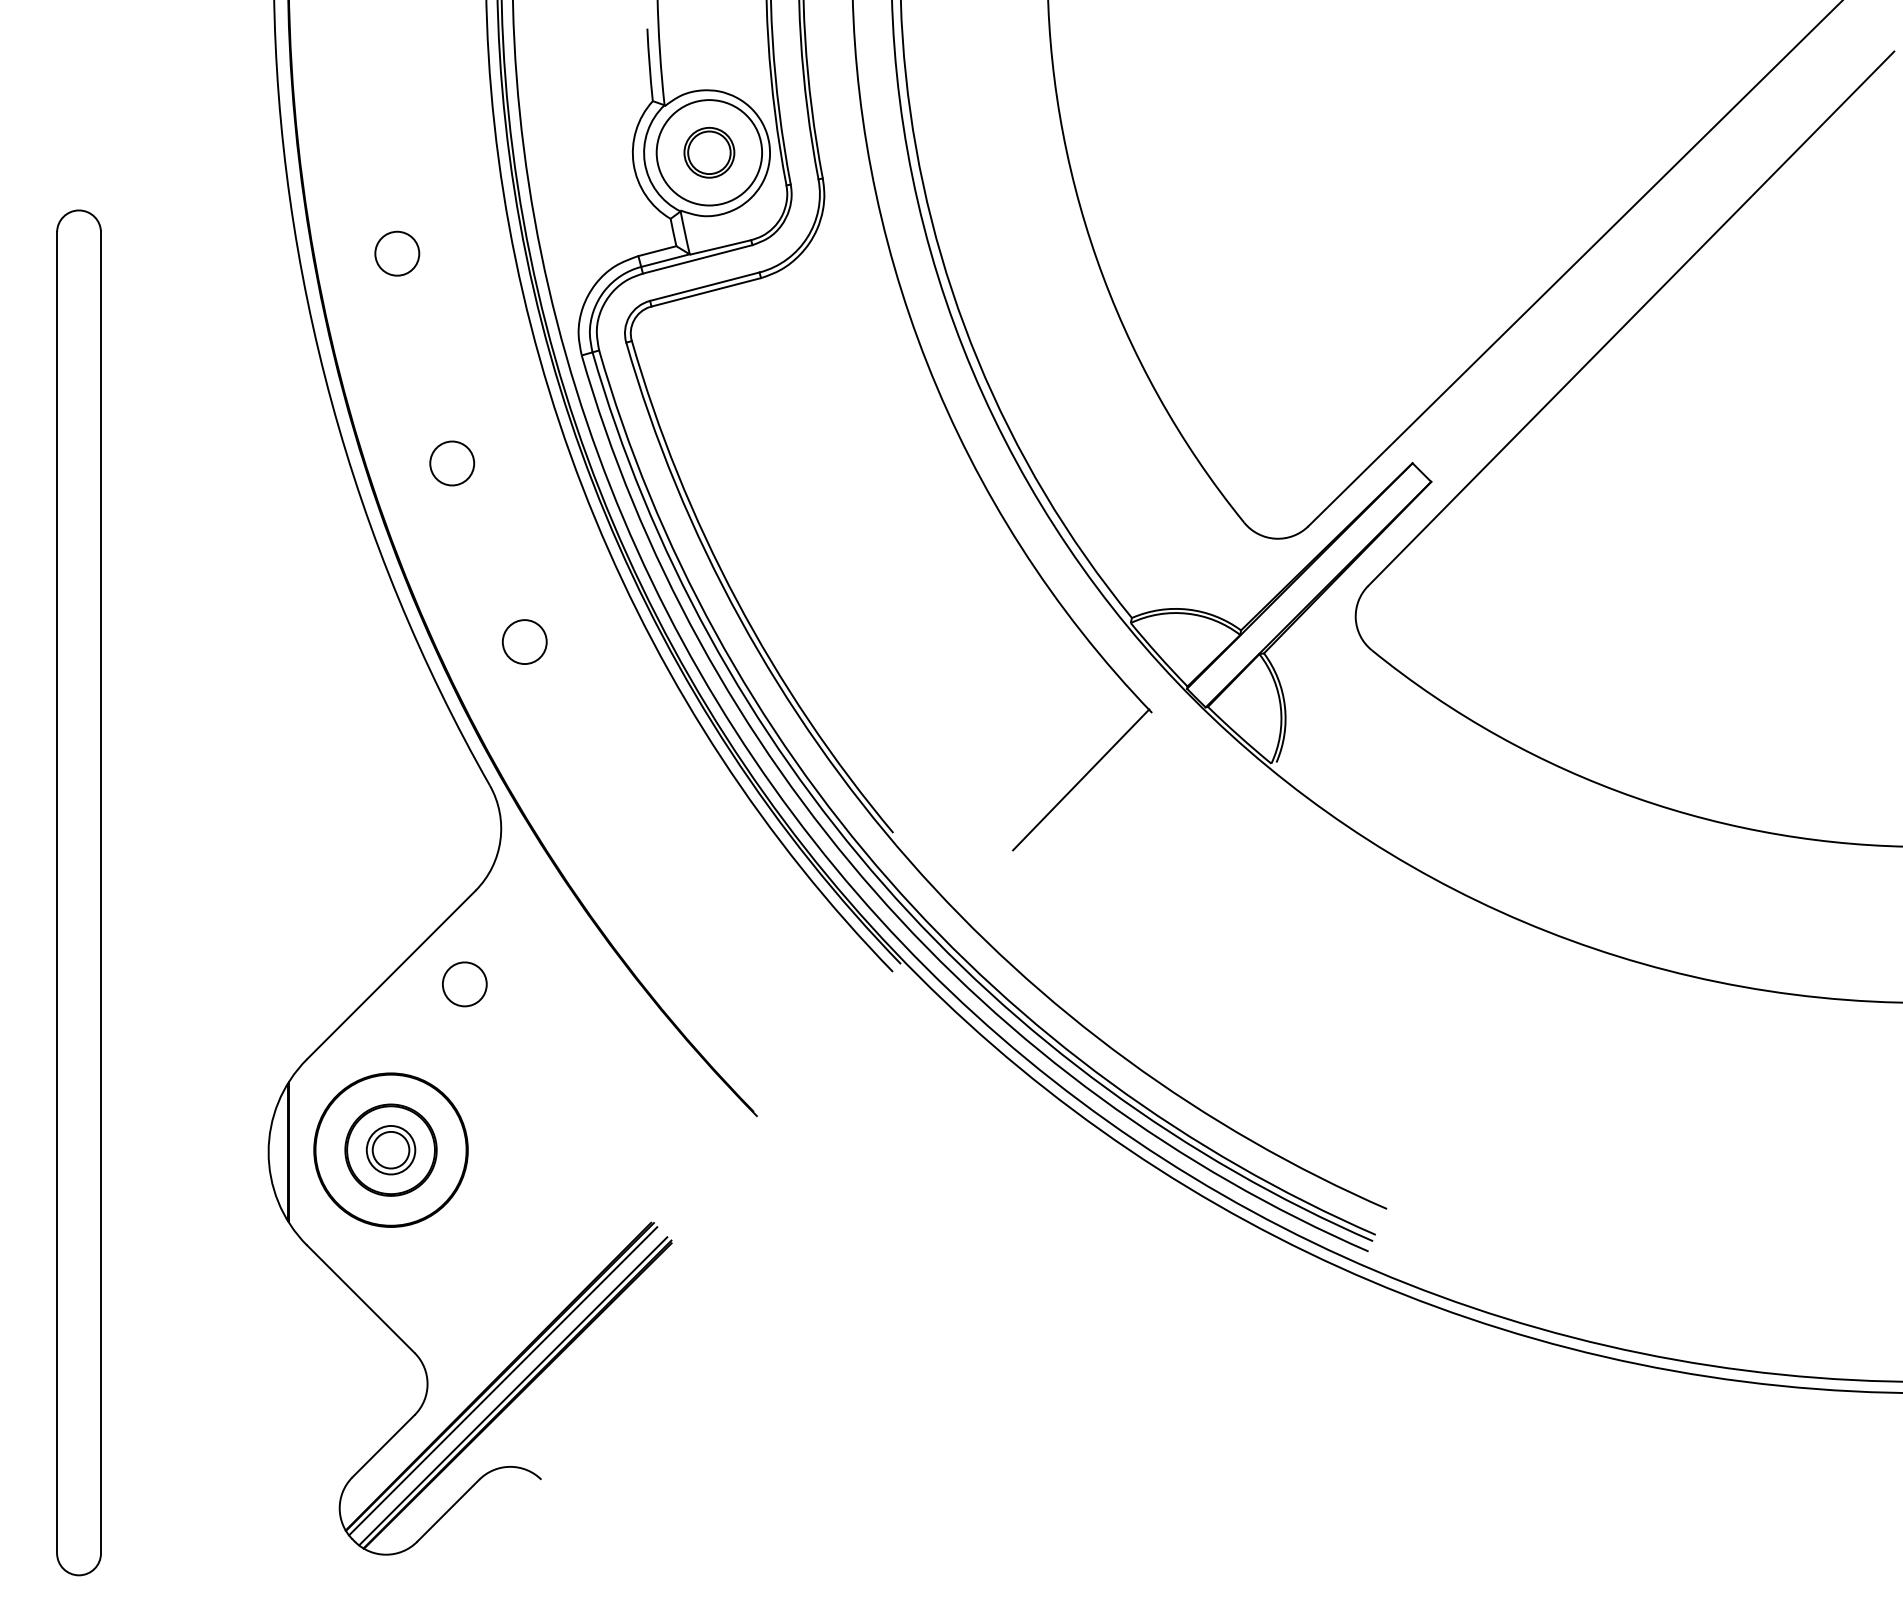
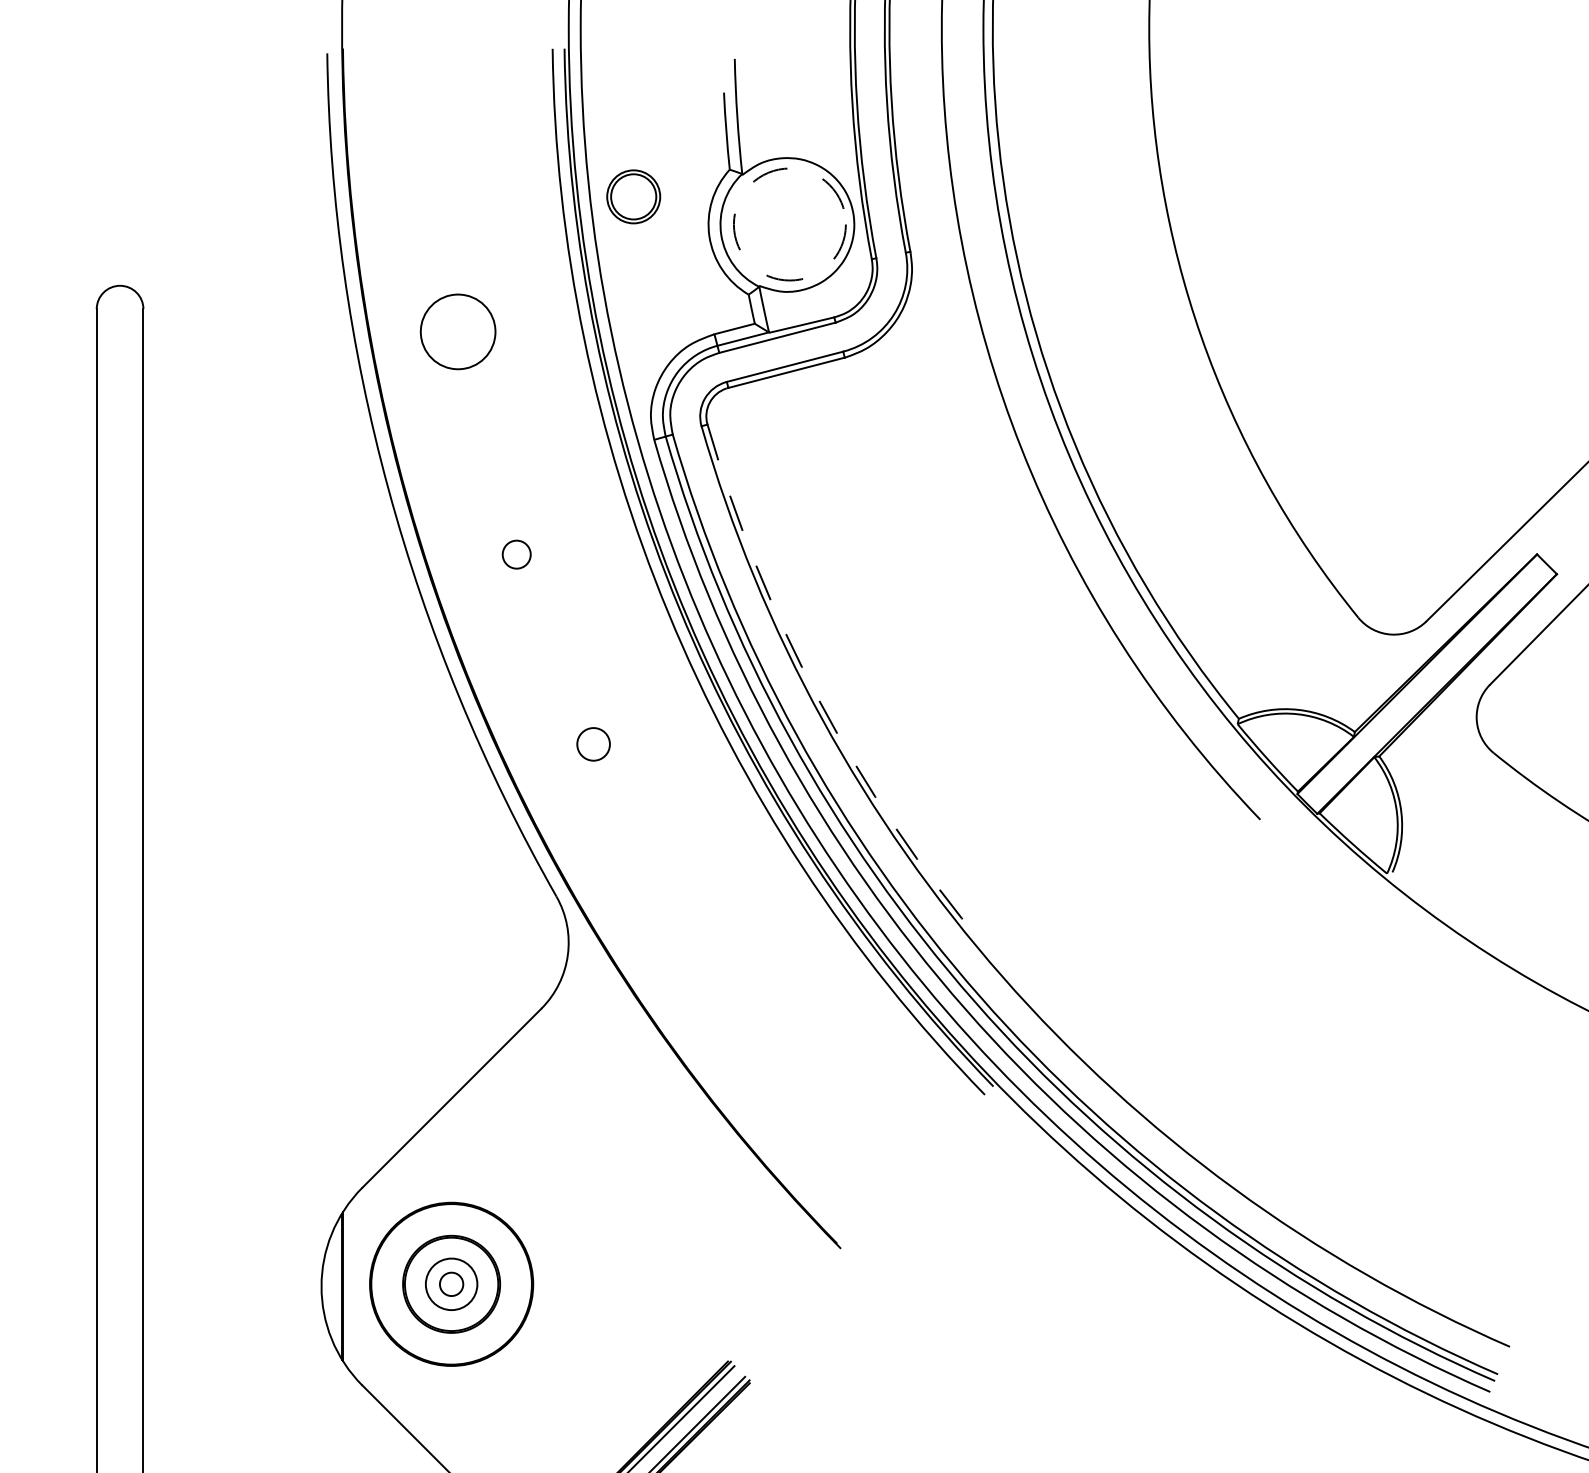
circle: (709, 152) -> (790, 224), solid -> dashed
part: (709, 152) -> (633, 196), moved
circle: (397, 253) -> (458, 331), size x1.6
circle: (452, 463) -> (516, 554), size x0.6
arc: (736, 600) -> (818, 700), solid -> dashed
circle: (524, 641) -> (593, 743), size x0.7
line: (1081, 779) -> (1185, 890), removed
circle: (464, 984) -> (529, 1108), removed
circle: (390, 1149) -> (451, 1283), size x0.6

